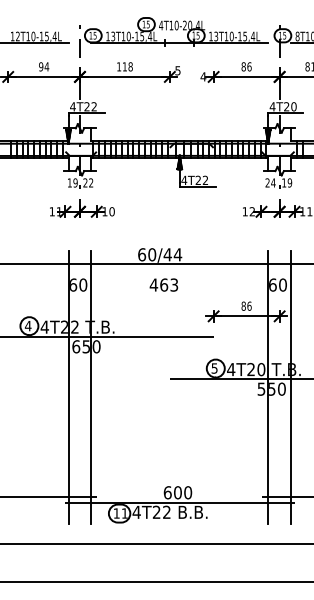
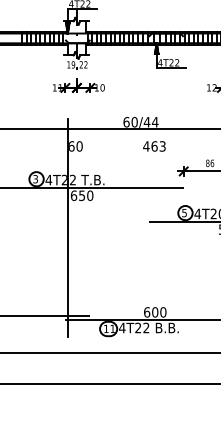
text: (163, 284) -> (154, 145), moved
text: (27, 325) -> (35, 178), 4 -> 3
line: (91, 386) -> (86, 227), removed

